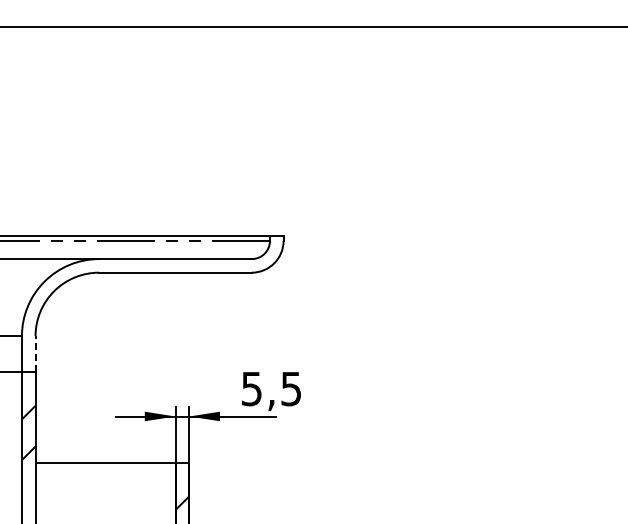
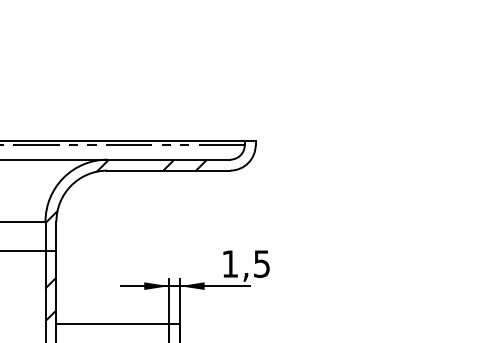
hatch: (122, 298) -> (126, 191), added
line: (35, 353) -> (56, 235), dashed -> solid
text: (251, 389) -> (229, 264), 5,5 -> 1,5

